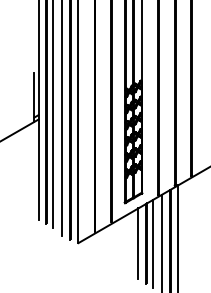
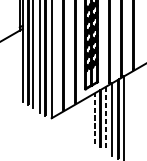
line: (138, 243) -> (95, 118), solid -> dashed
line: (152, 243) -> (105, 118), solid -> dashed

